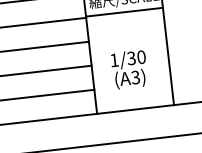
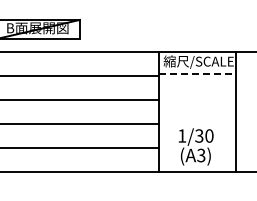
line: (124, 12) -> (197, 74), solid -> dashed
text: (129, 69) -> (196, 146), moved

